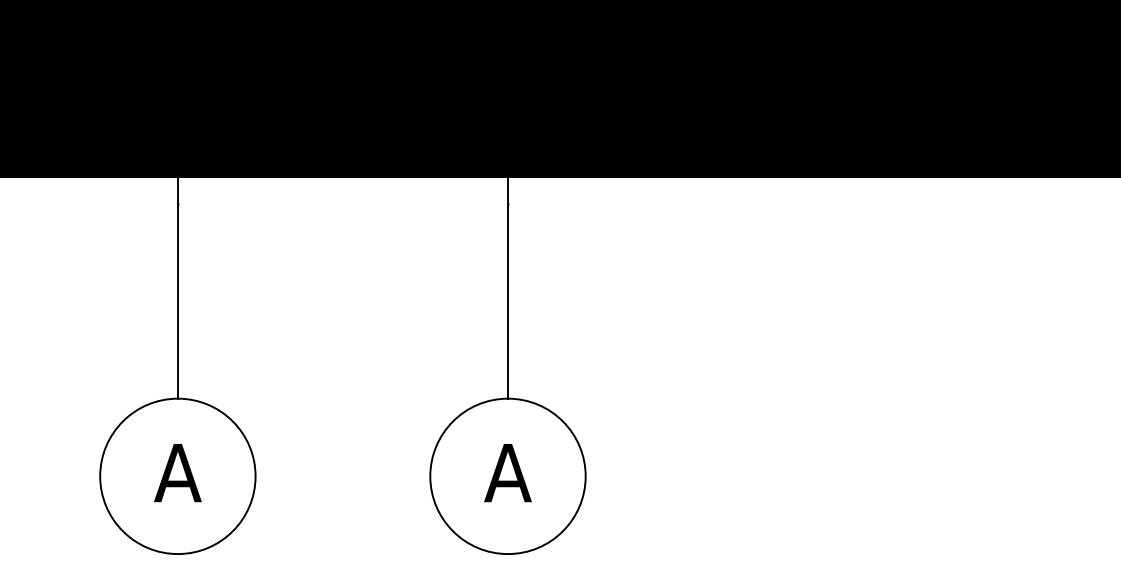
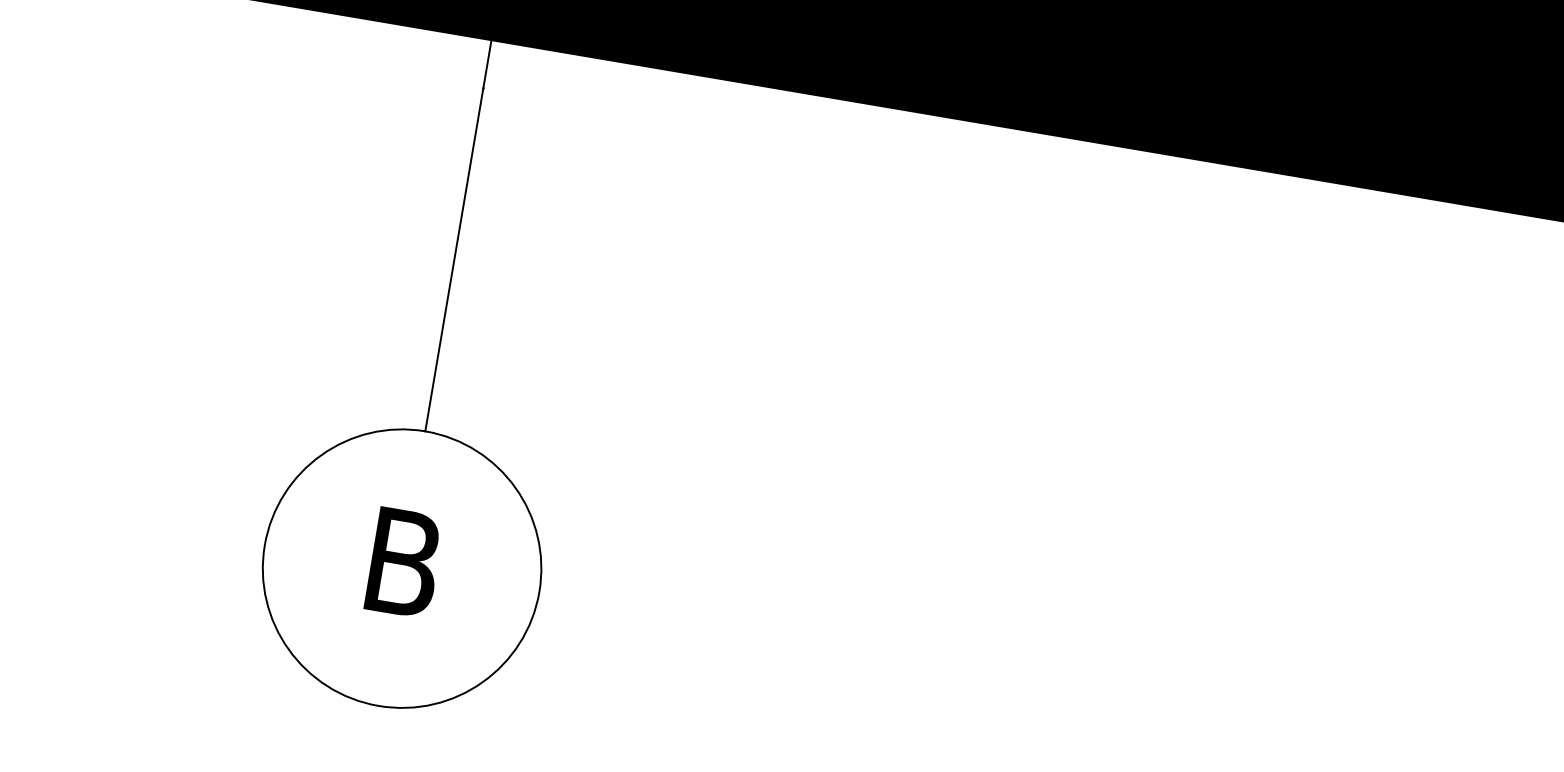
text: (507, 473) -> (402, 563), A -> B

